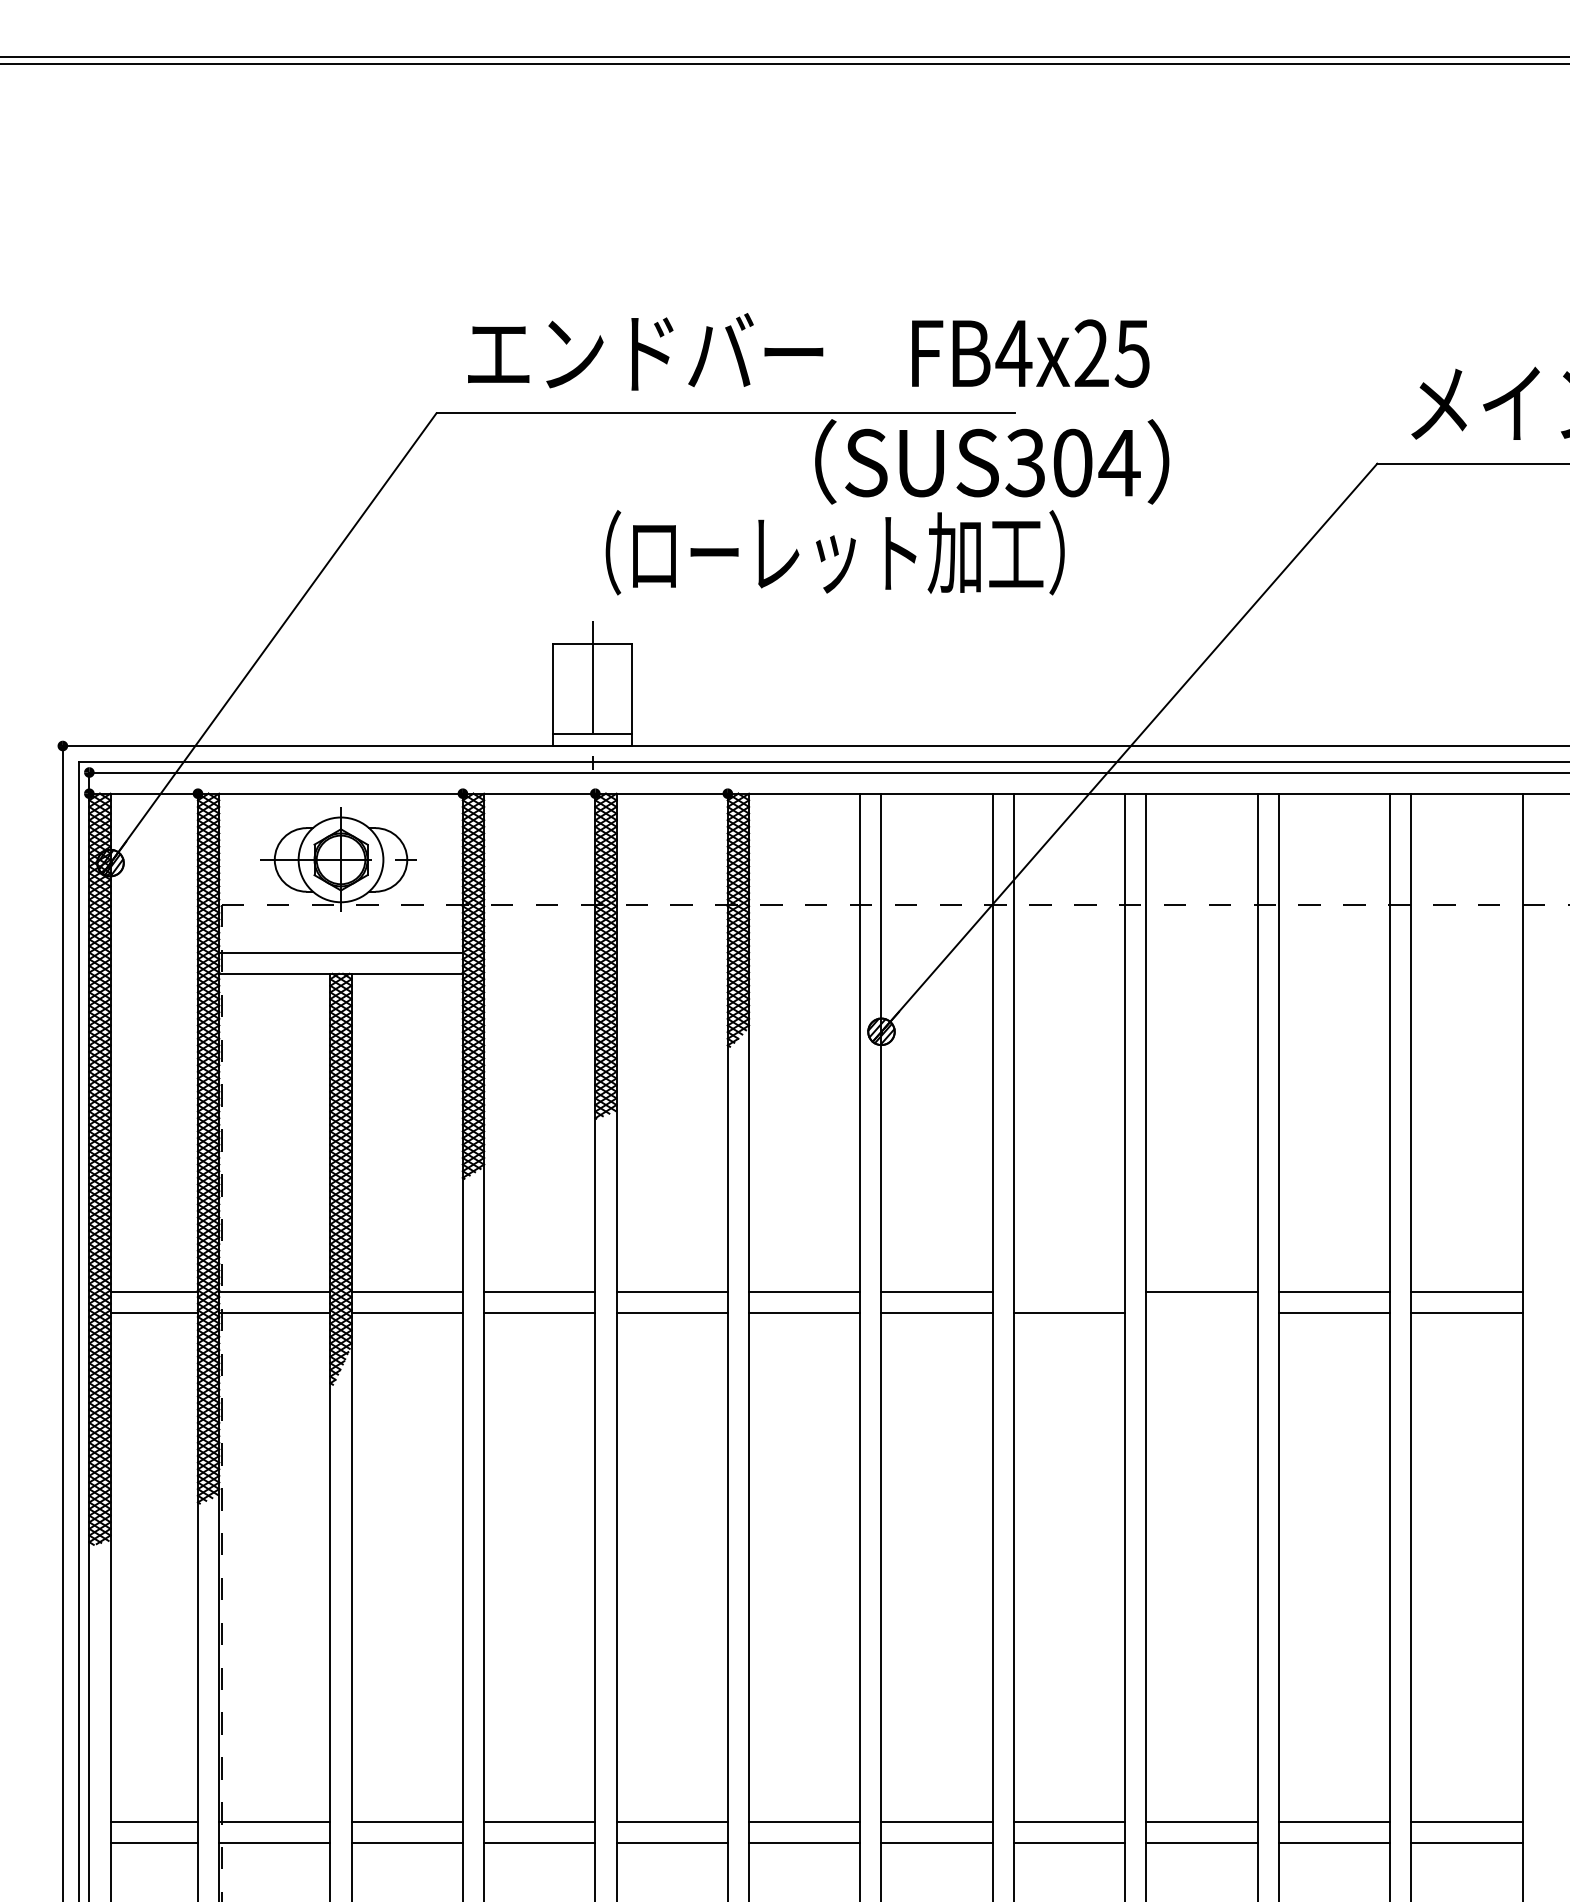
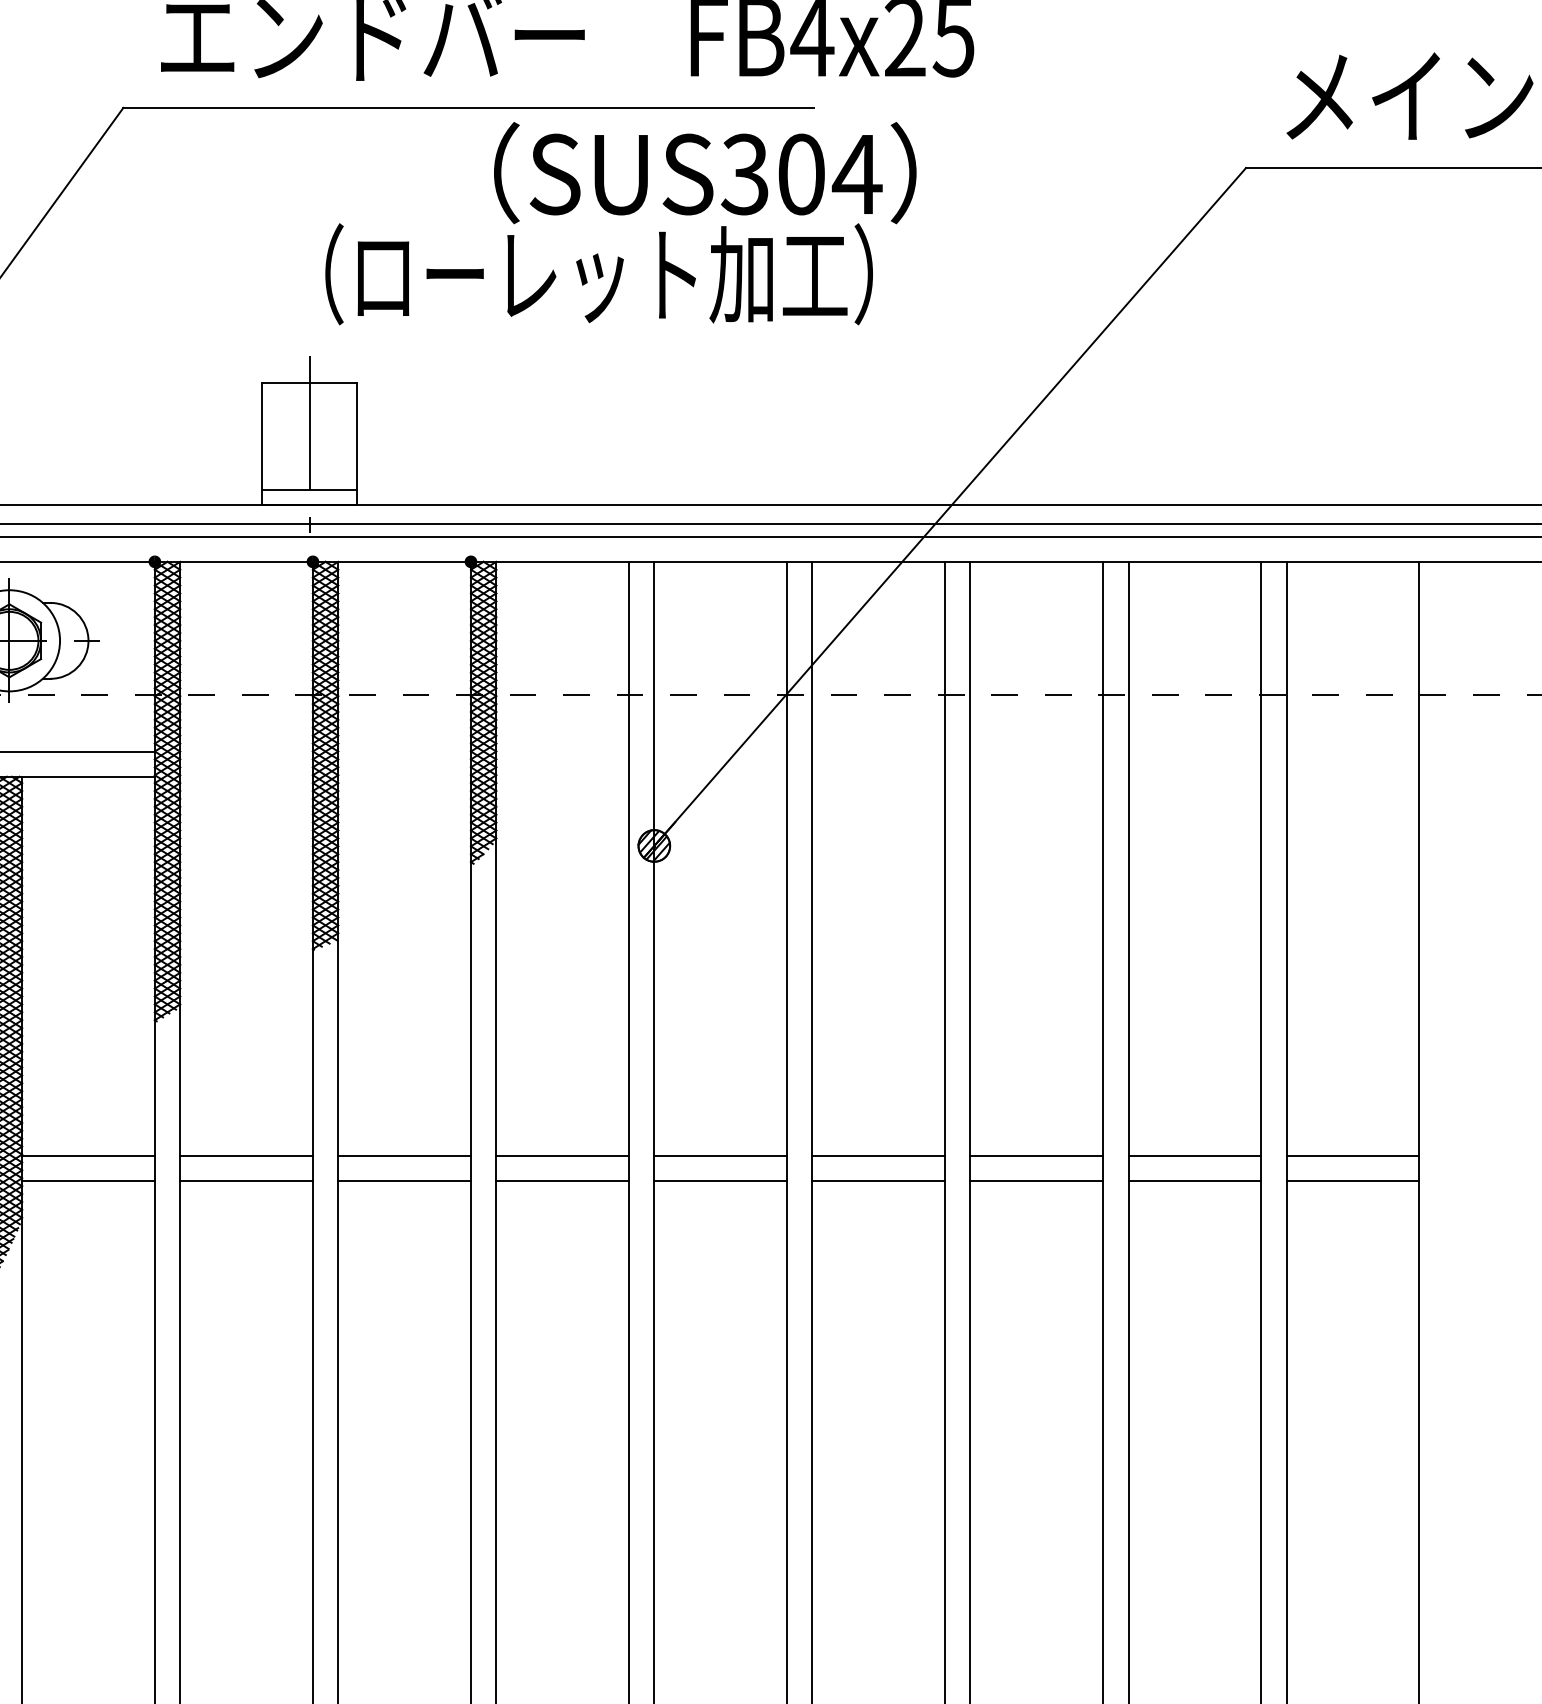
text: (992, 461) -> (705, 172), moved
line: (1069, 1291) -> (878, 1155), added
line: (1201, 1312) -> (1036, 1180), added

